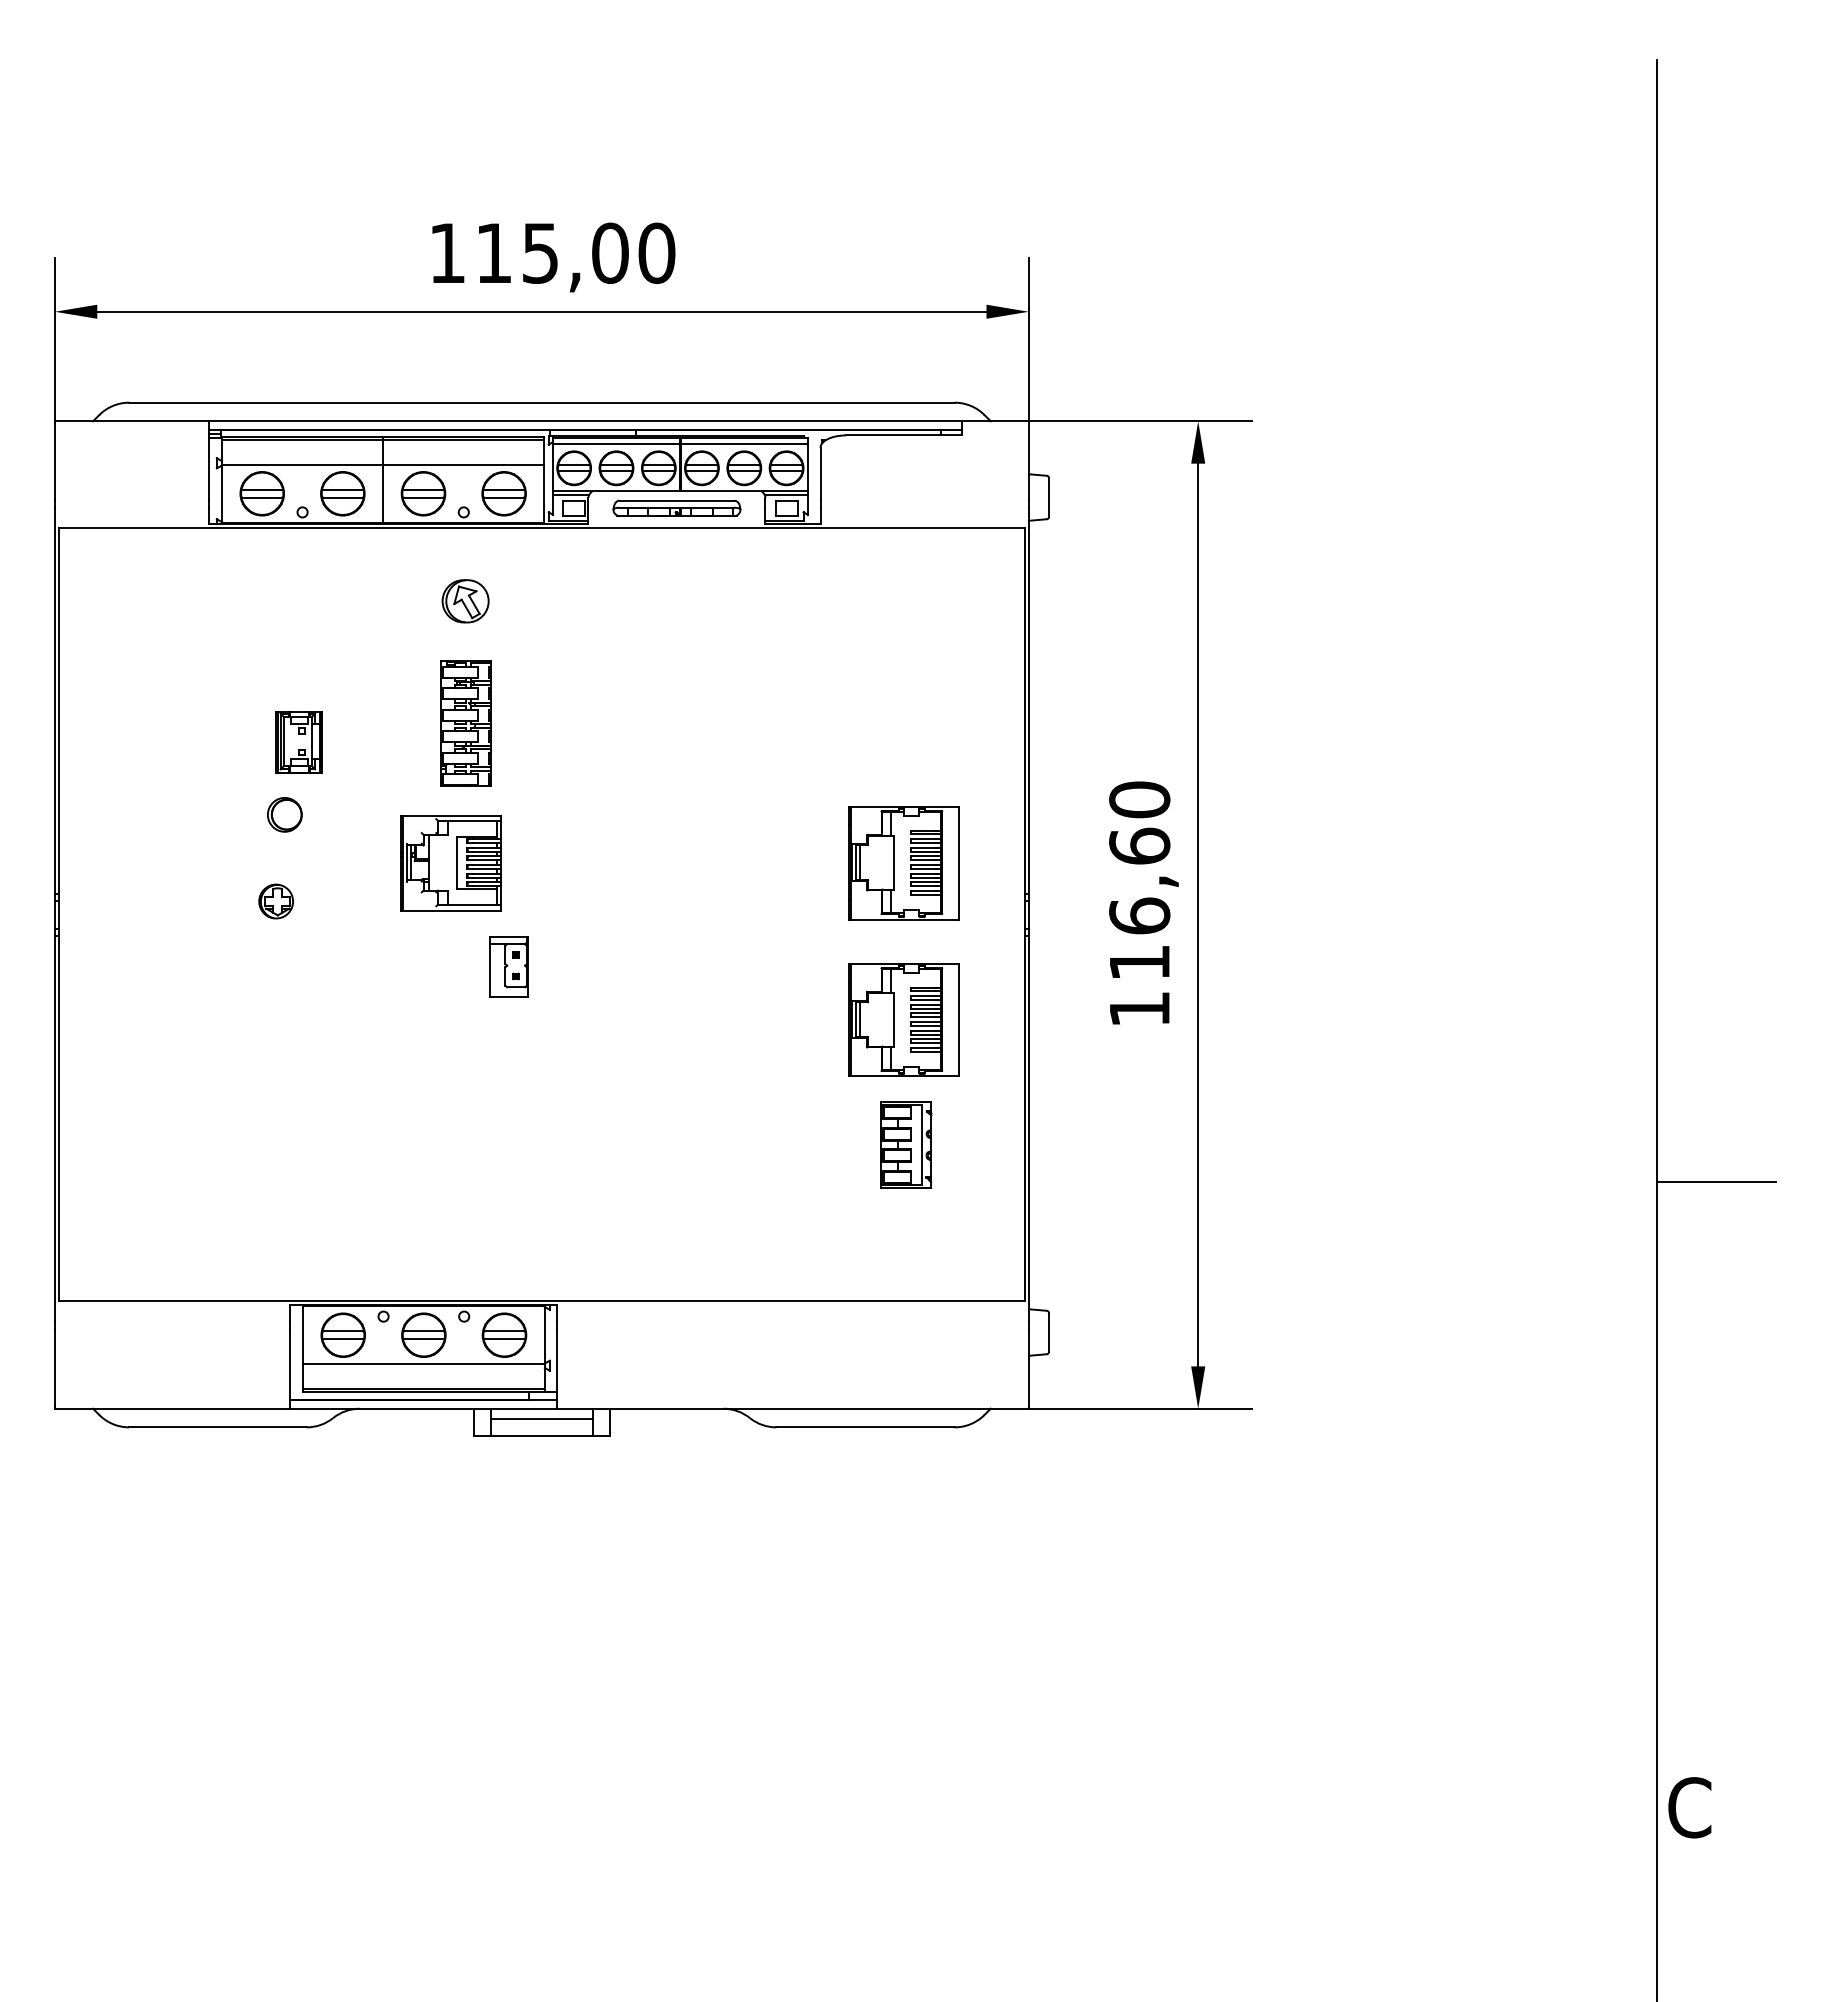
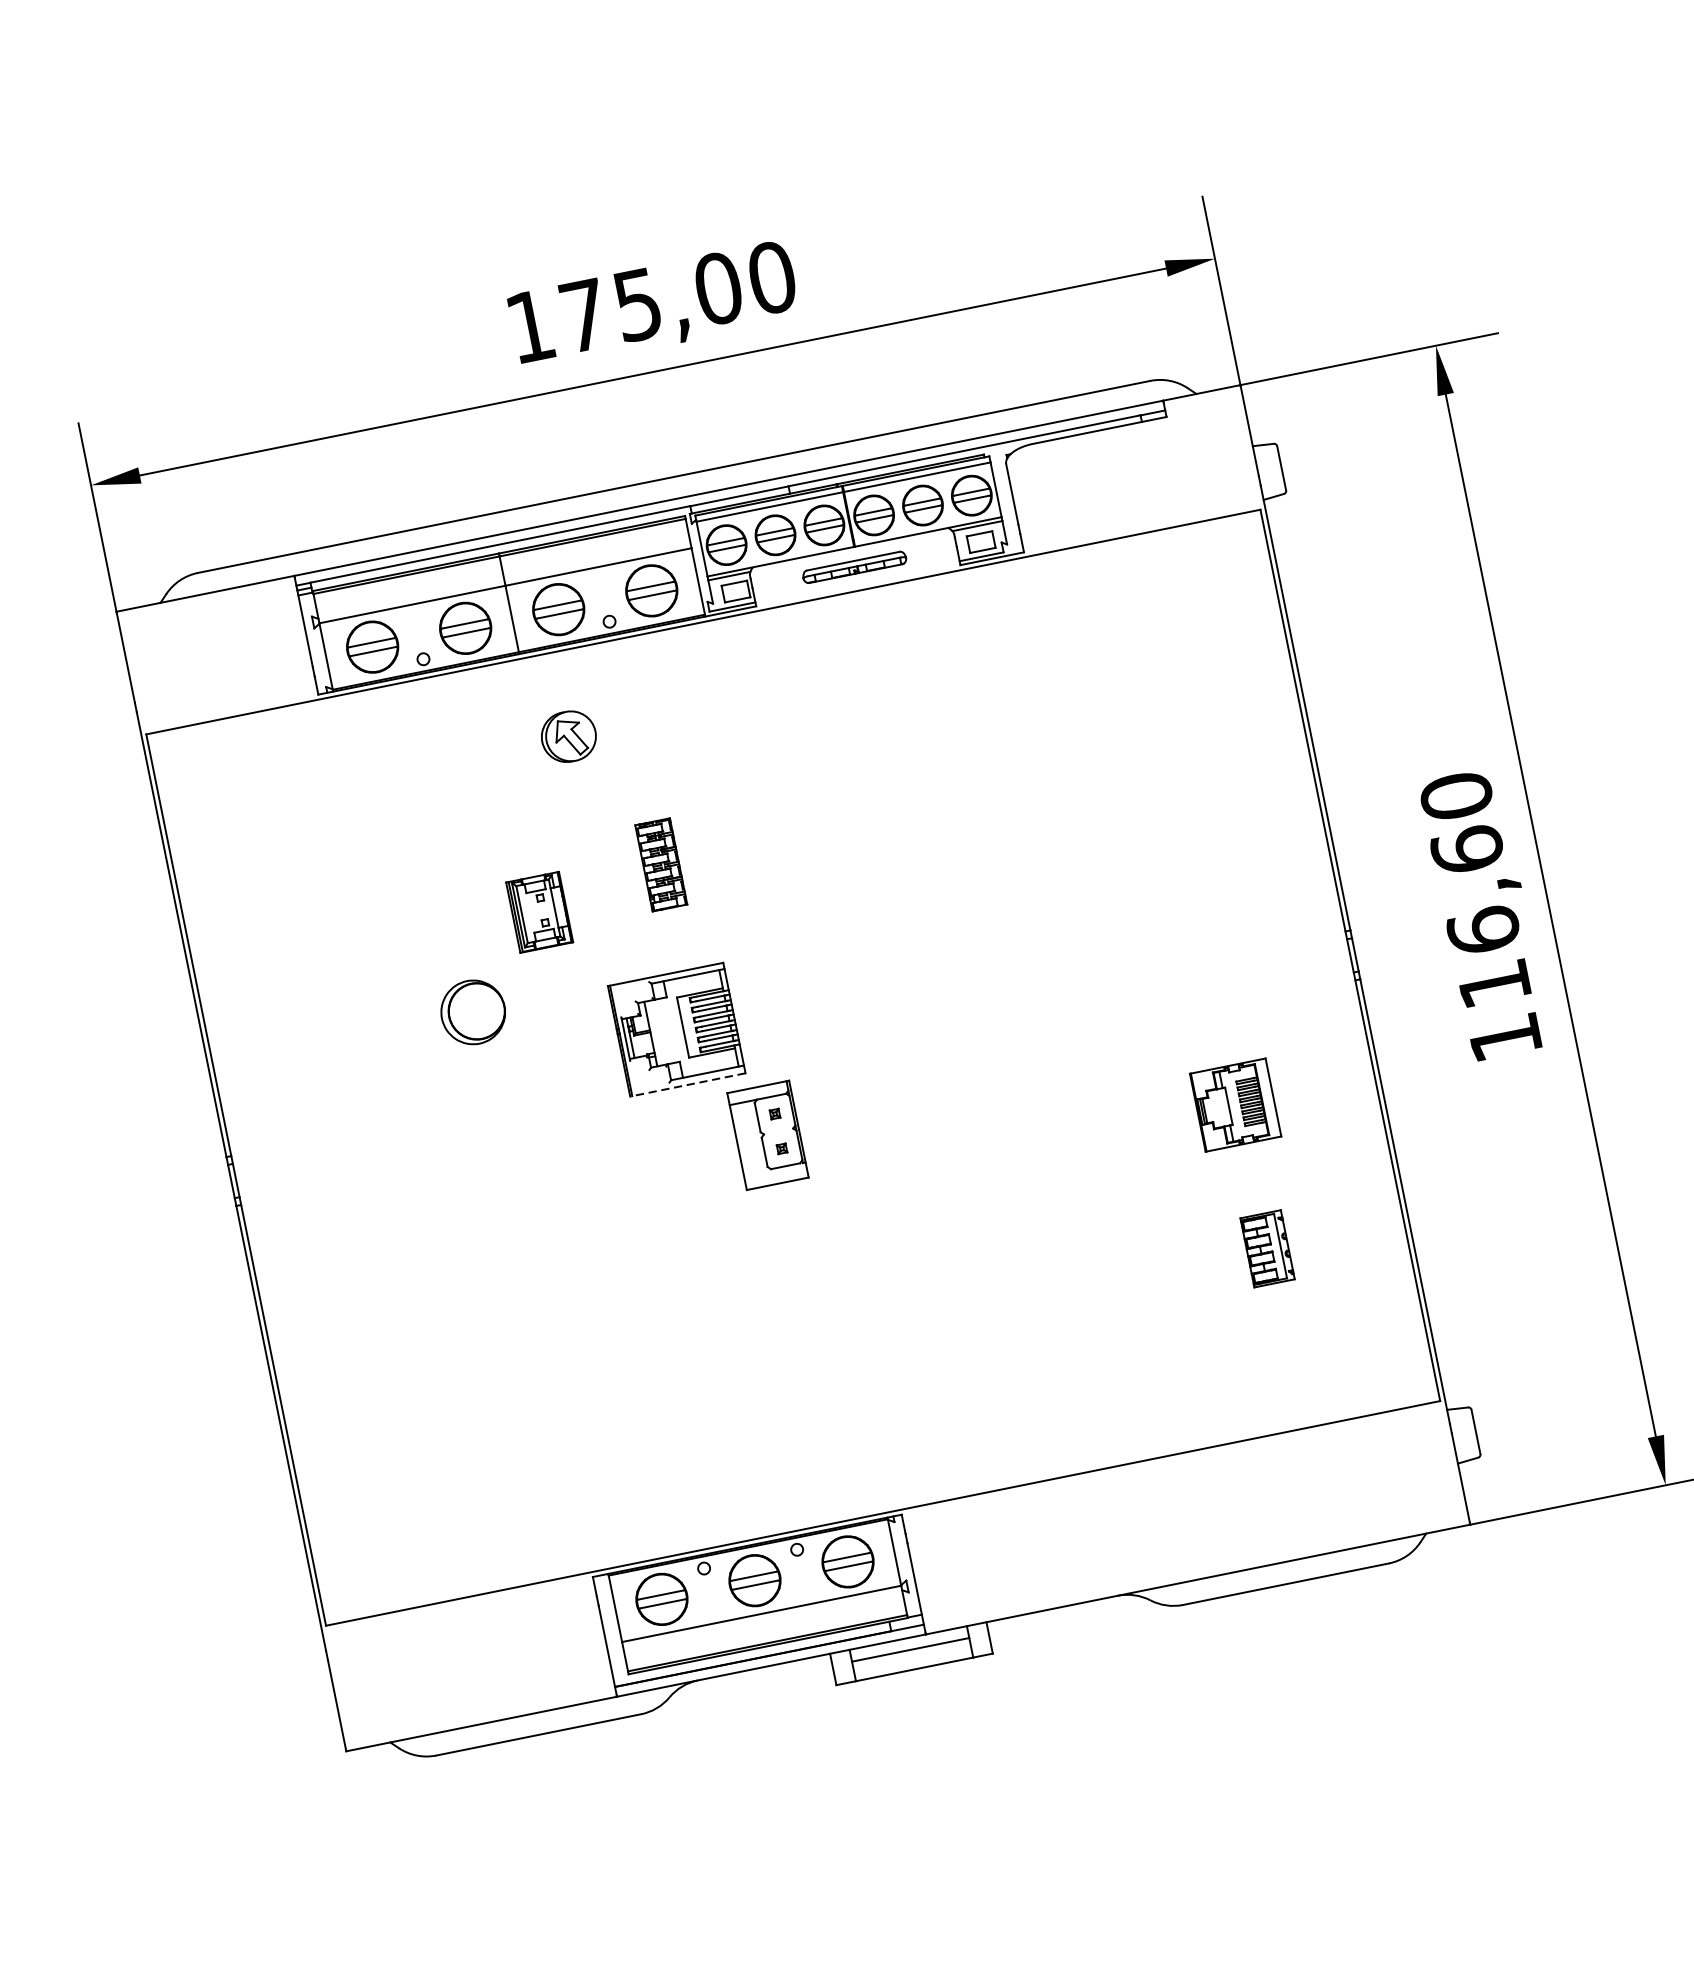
text: (494, 252) -> (584, 314), 115,00 -> 175,00
part: (676, 507) -> (853, 566), size x0.7
part: (465, 601) -> (568, 736), moved
part: (465, 723) -> (660, 864), size x0.6
part: (298, 742) -> (539, 912), moved
part: (284, 814) -> (472, 1012), size x1.6
part: (903, 863) -> (1198, 924), removed
part: (275, 901) -> (482, 1114), removed
line: (451, 911) -> (688, 1085), solid -> dashed
part: (508, 966) -> (766, 1135), size x1.4
part: (903, 1019) -> (1235, 1104), size x0.6
part: (906, 1144) -> (1267, 1248), size x0.7

